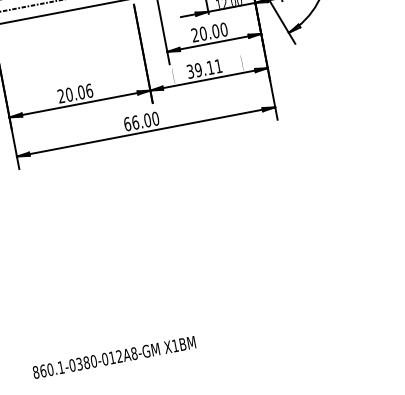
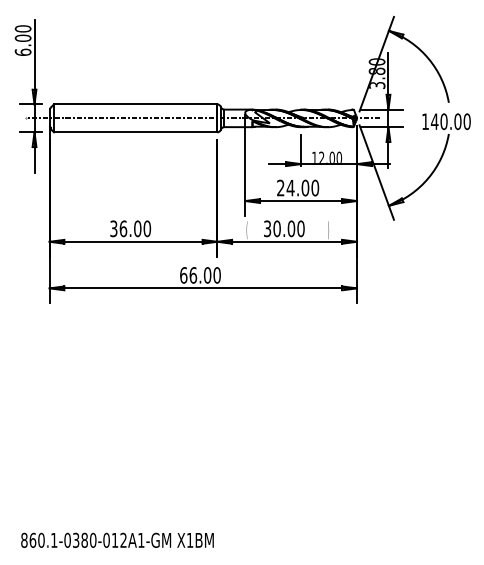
text: (203, 33) -> (290, 187), 20.00 -> 24.00
text: (208, 67) -> (288, 228), 39.11 -> 30.00
text: (75, 93) -> (130, 228), 20.06 -> 36.00
text: (134, 352) -> (141, 539), 860.1-0380-012A8-GM -> 860.1-0380-012A1-GM

